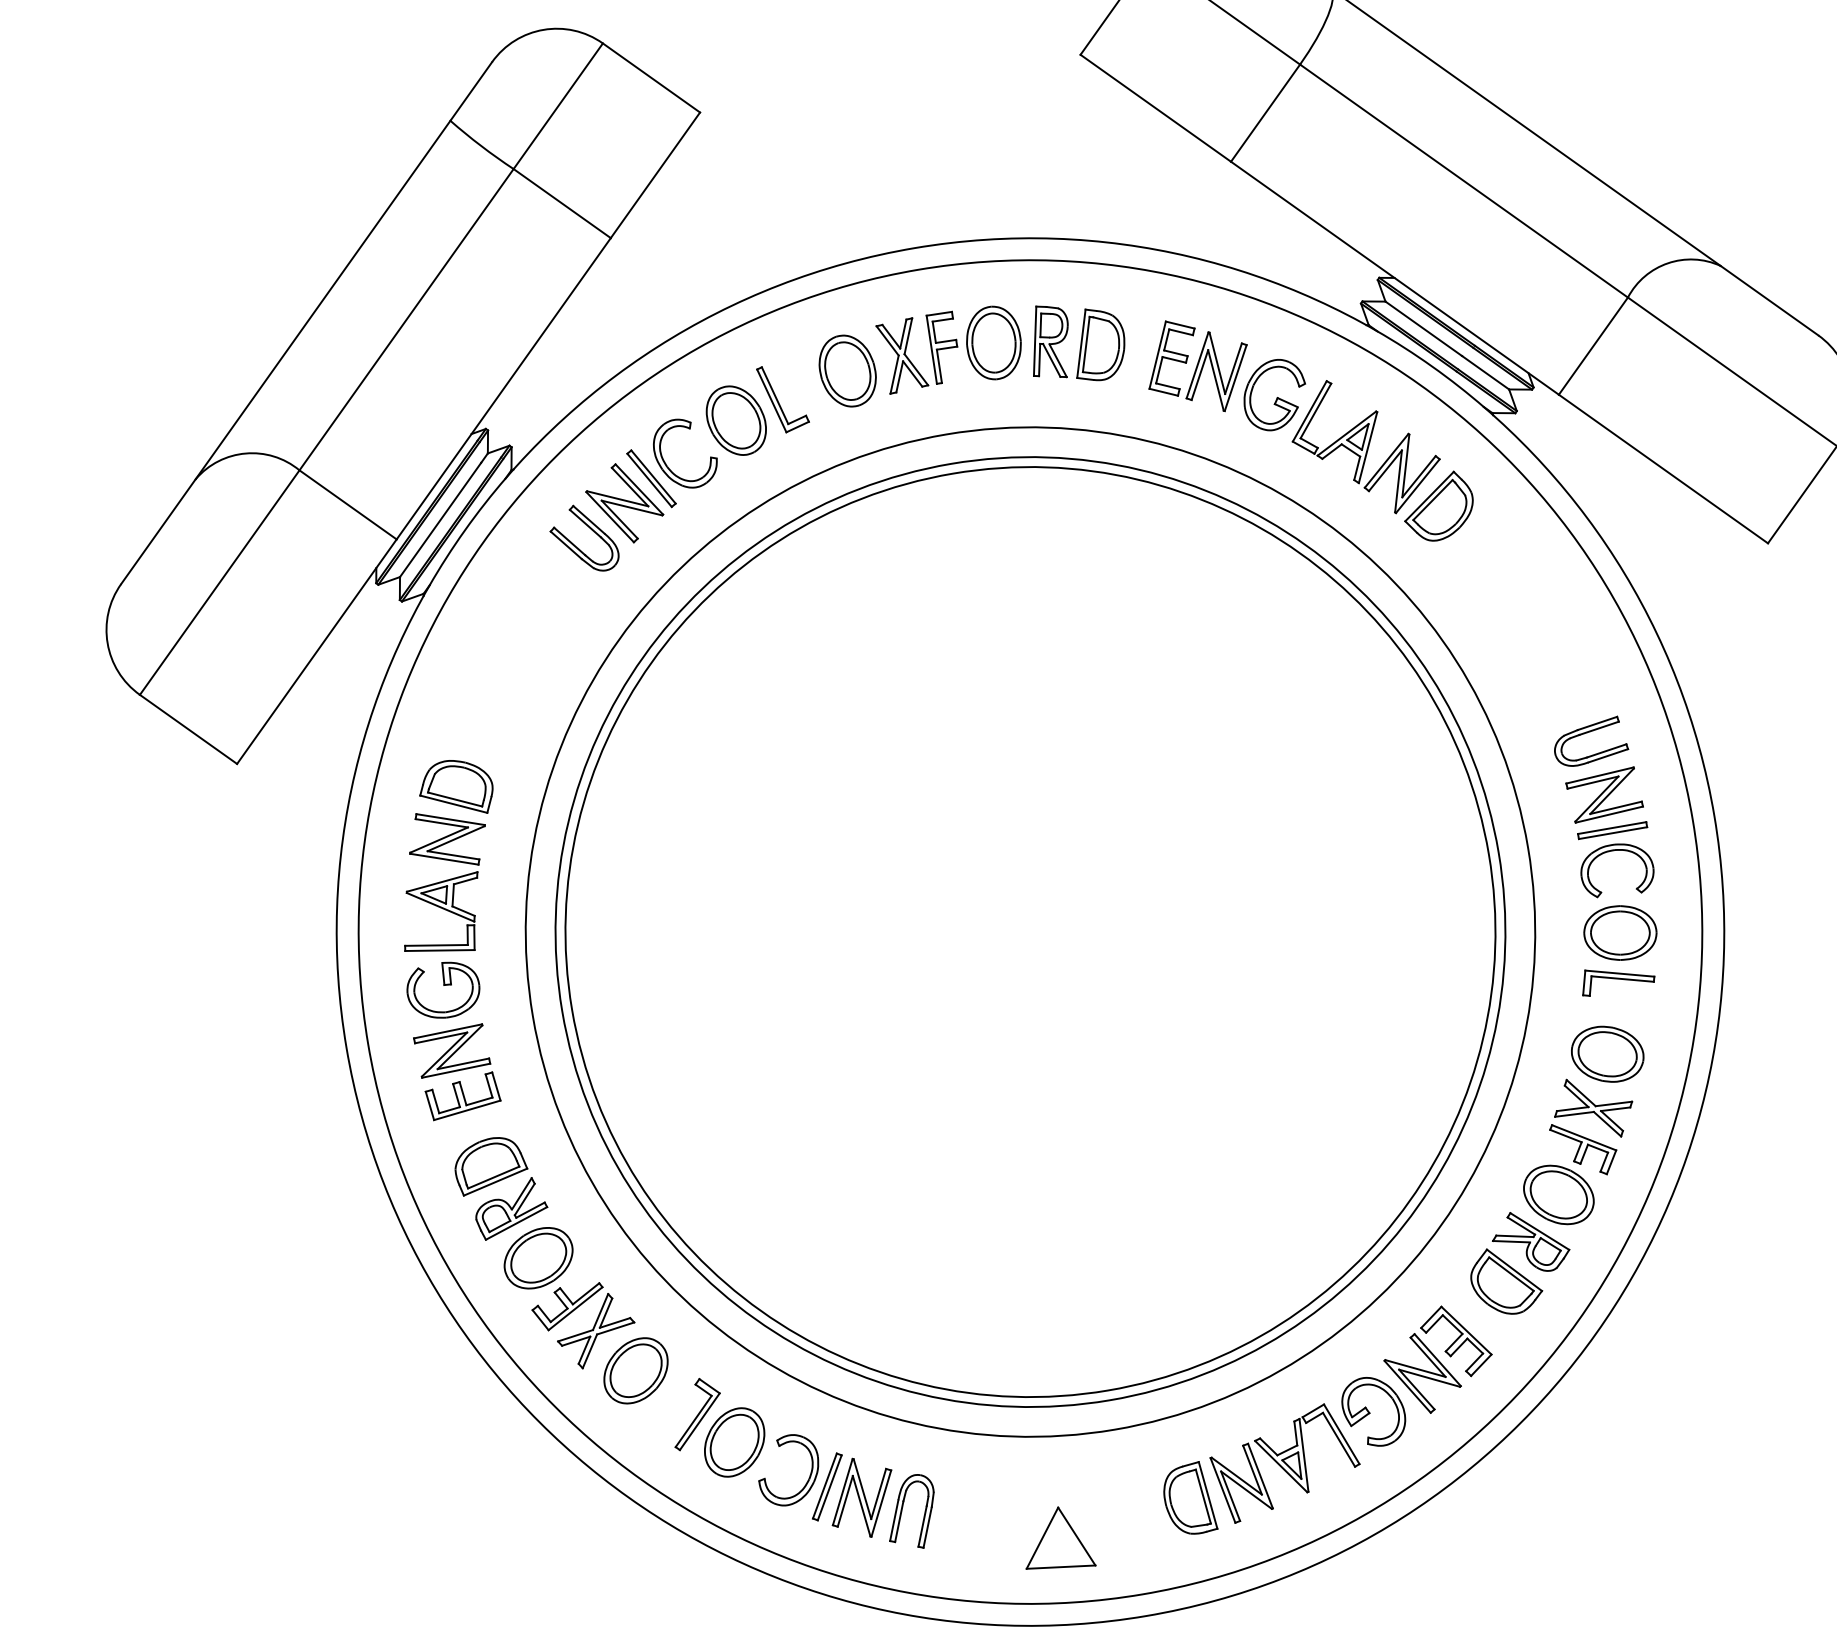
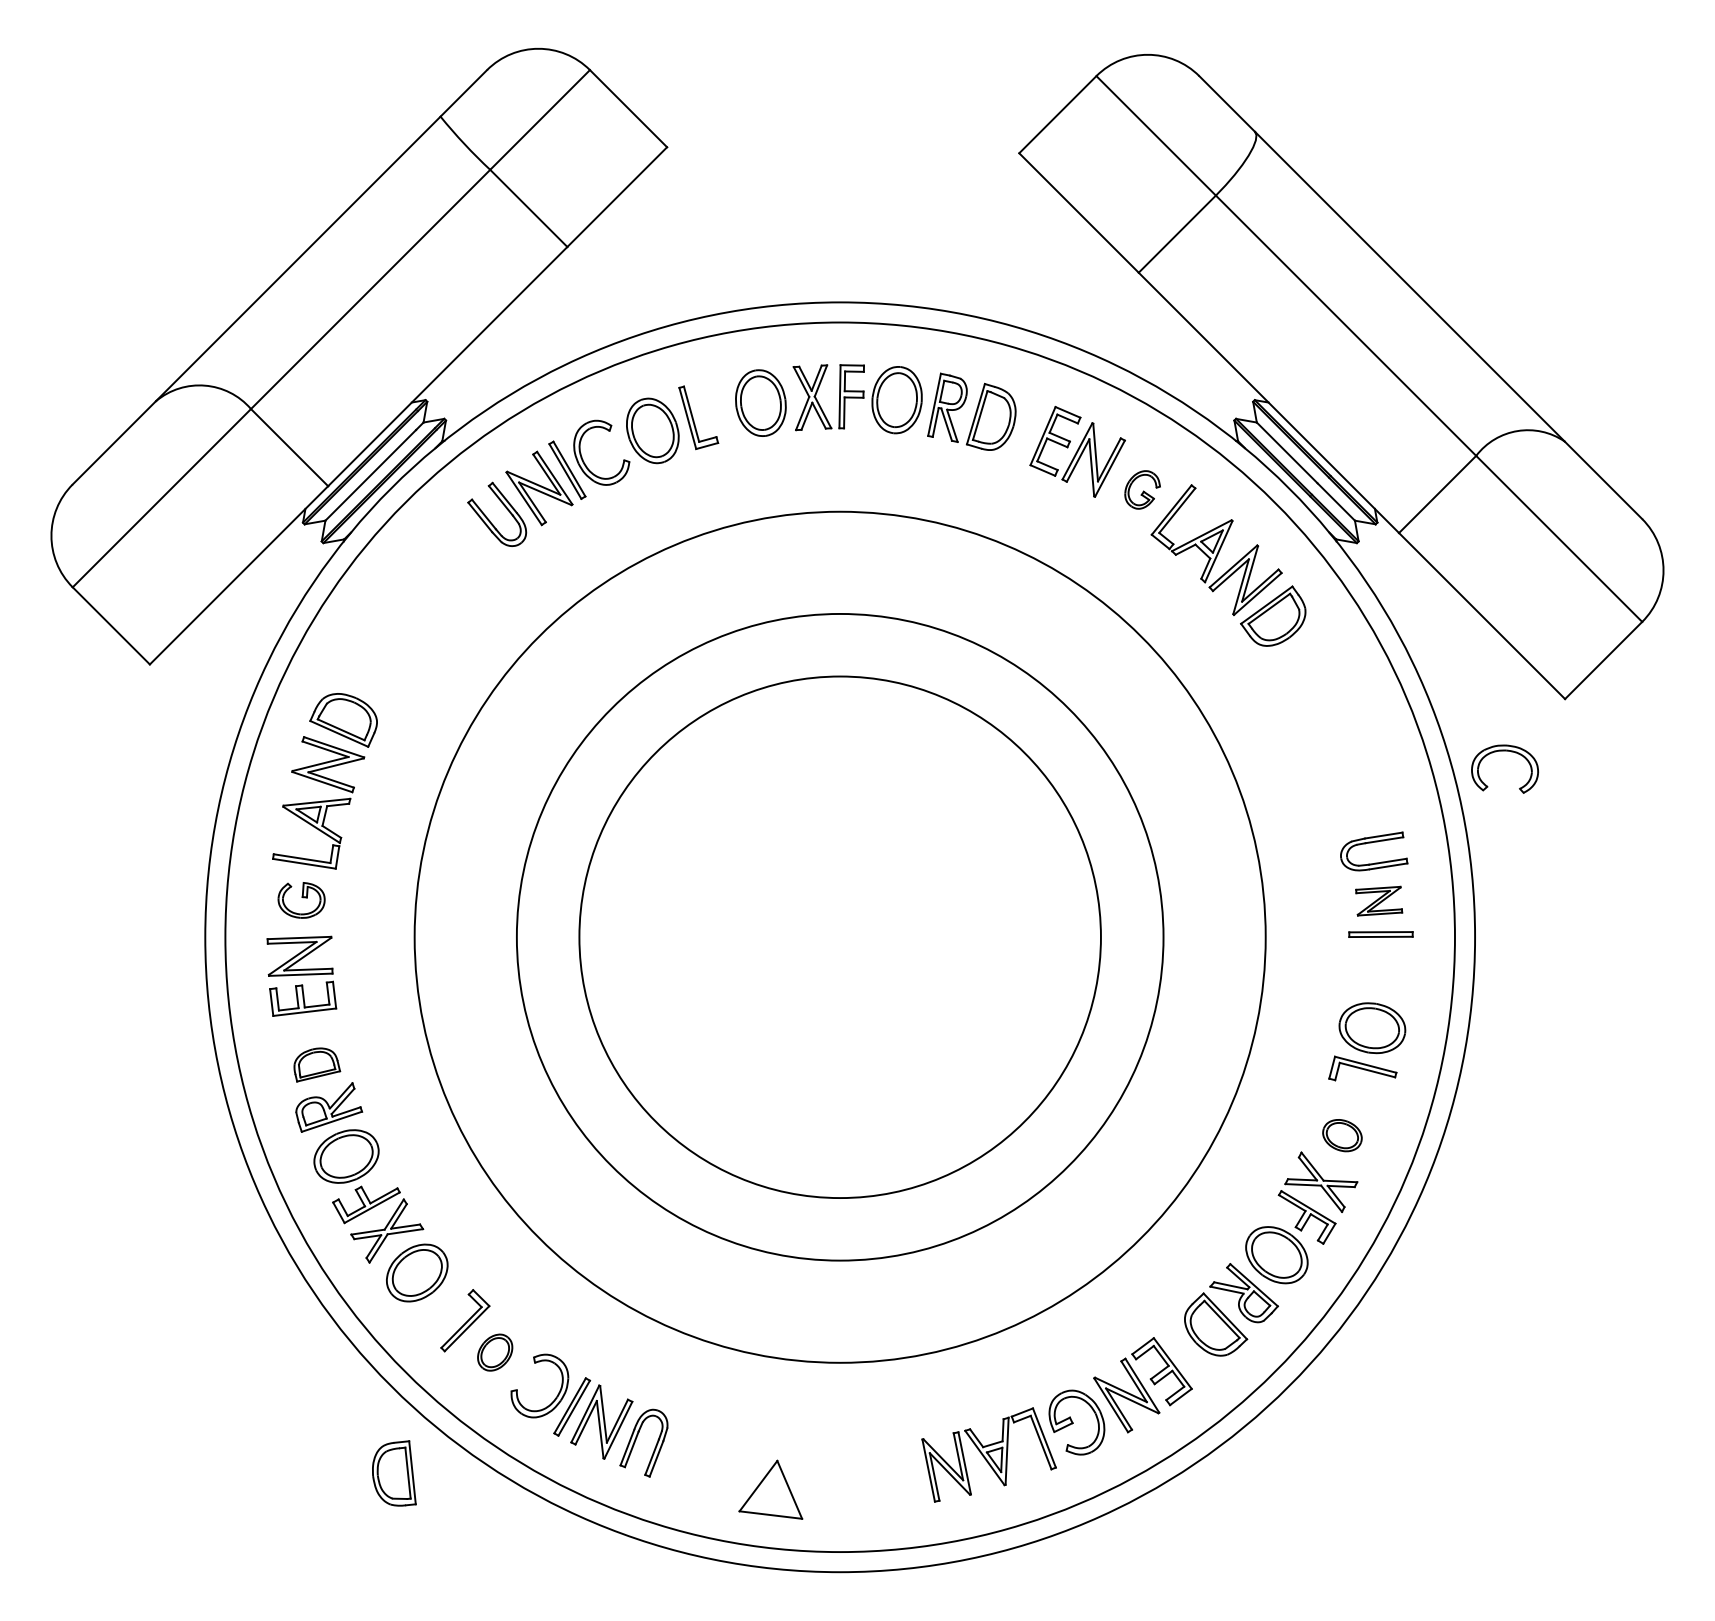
part: (1274, 394) -> (1142, 489), size x0.6
part: (1603, 794) -> (1378, 900), size x0.7
part: (1614, 851) -> (1505, 751), moved
circle: (1029, 931) -> (839, 936), size x0.6
circle: (1030, 932) -> (840, 937), size x0.7
part: (443, 990) -> (301, 900), size x0.7
part: (1607, 1054) -> (1342, 1135), size x0.6
part: (489, 1164) -> (316, 1064), size x0.7
part: (733, 1442) -> (494, 1352), size x0.6
part: (1188, 1499) -> (394, 1473), moved

